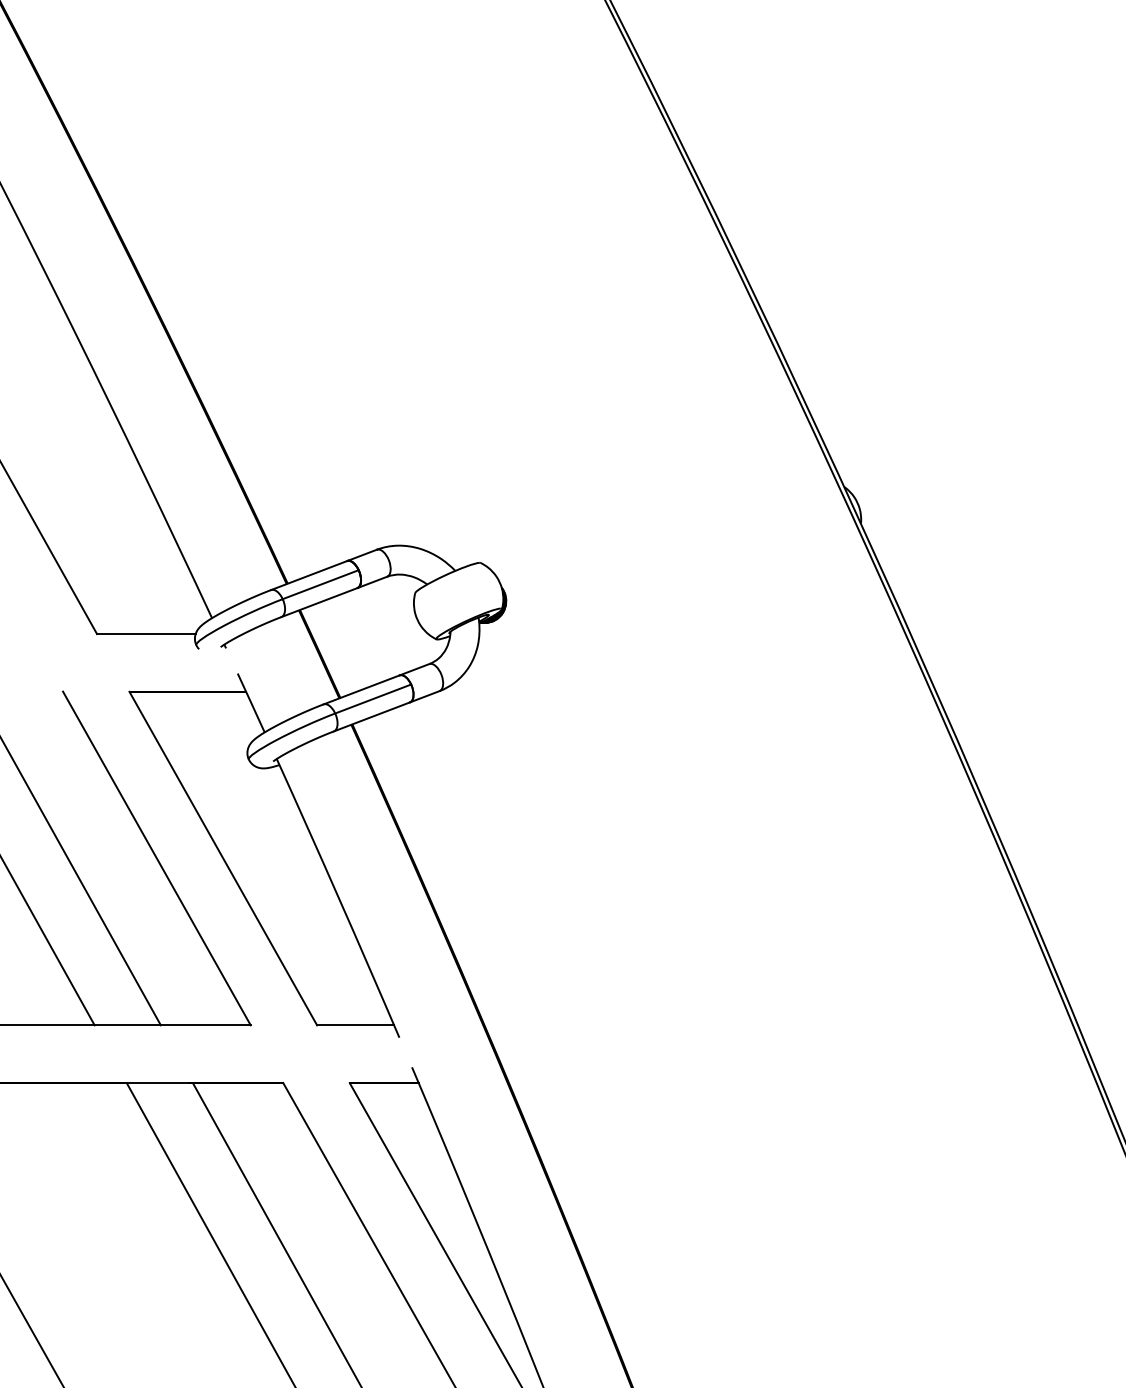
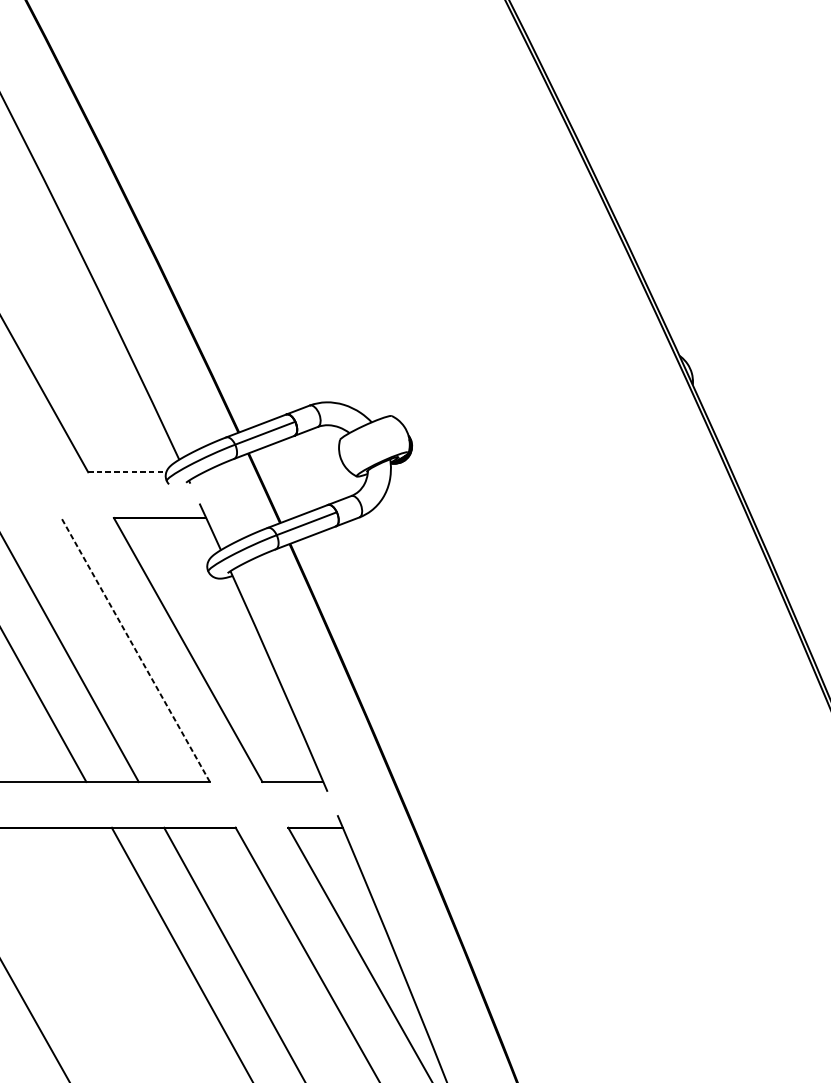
line: (146, 634) -> (127, 472), solid -> dashed
line: (156, 858) -> (135, 649), solid -> dashed

